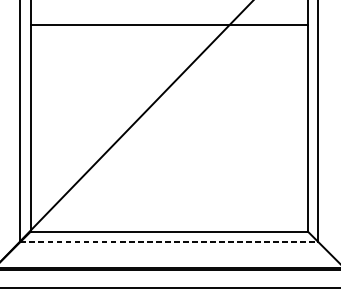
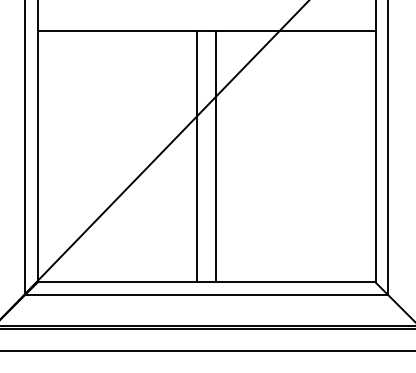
line: (161, 128) -> (197, 156), added
line: (176, 128) -> (215, 156), added
line: (170, 241) -> (207, 294), dashed -> solid

